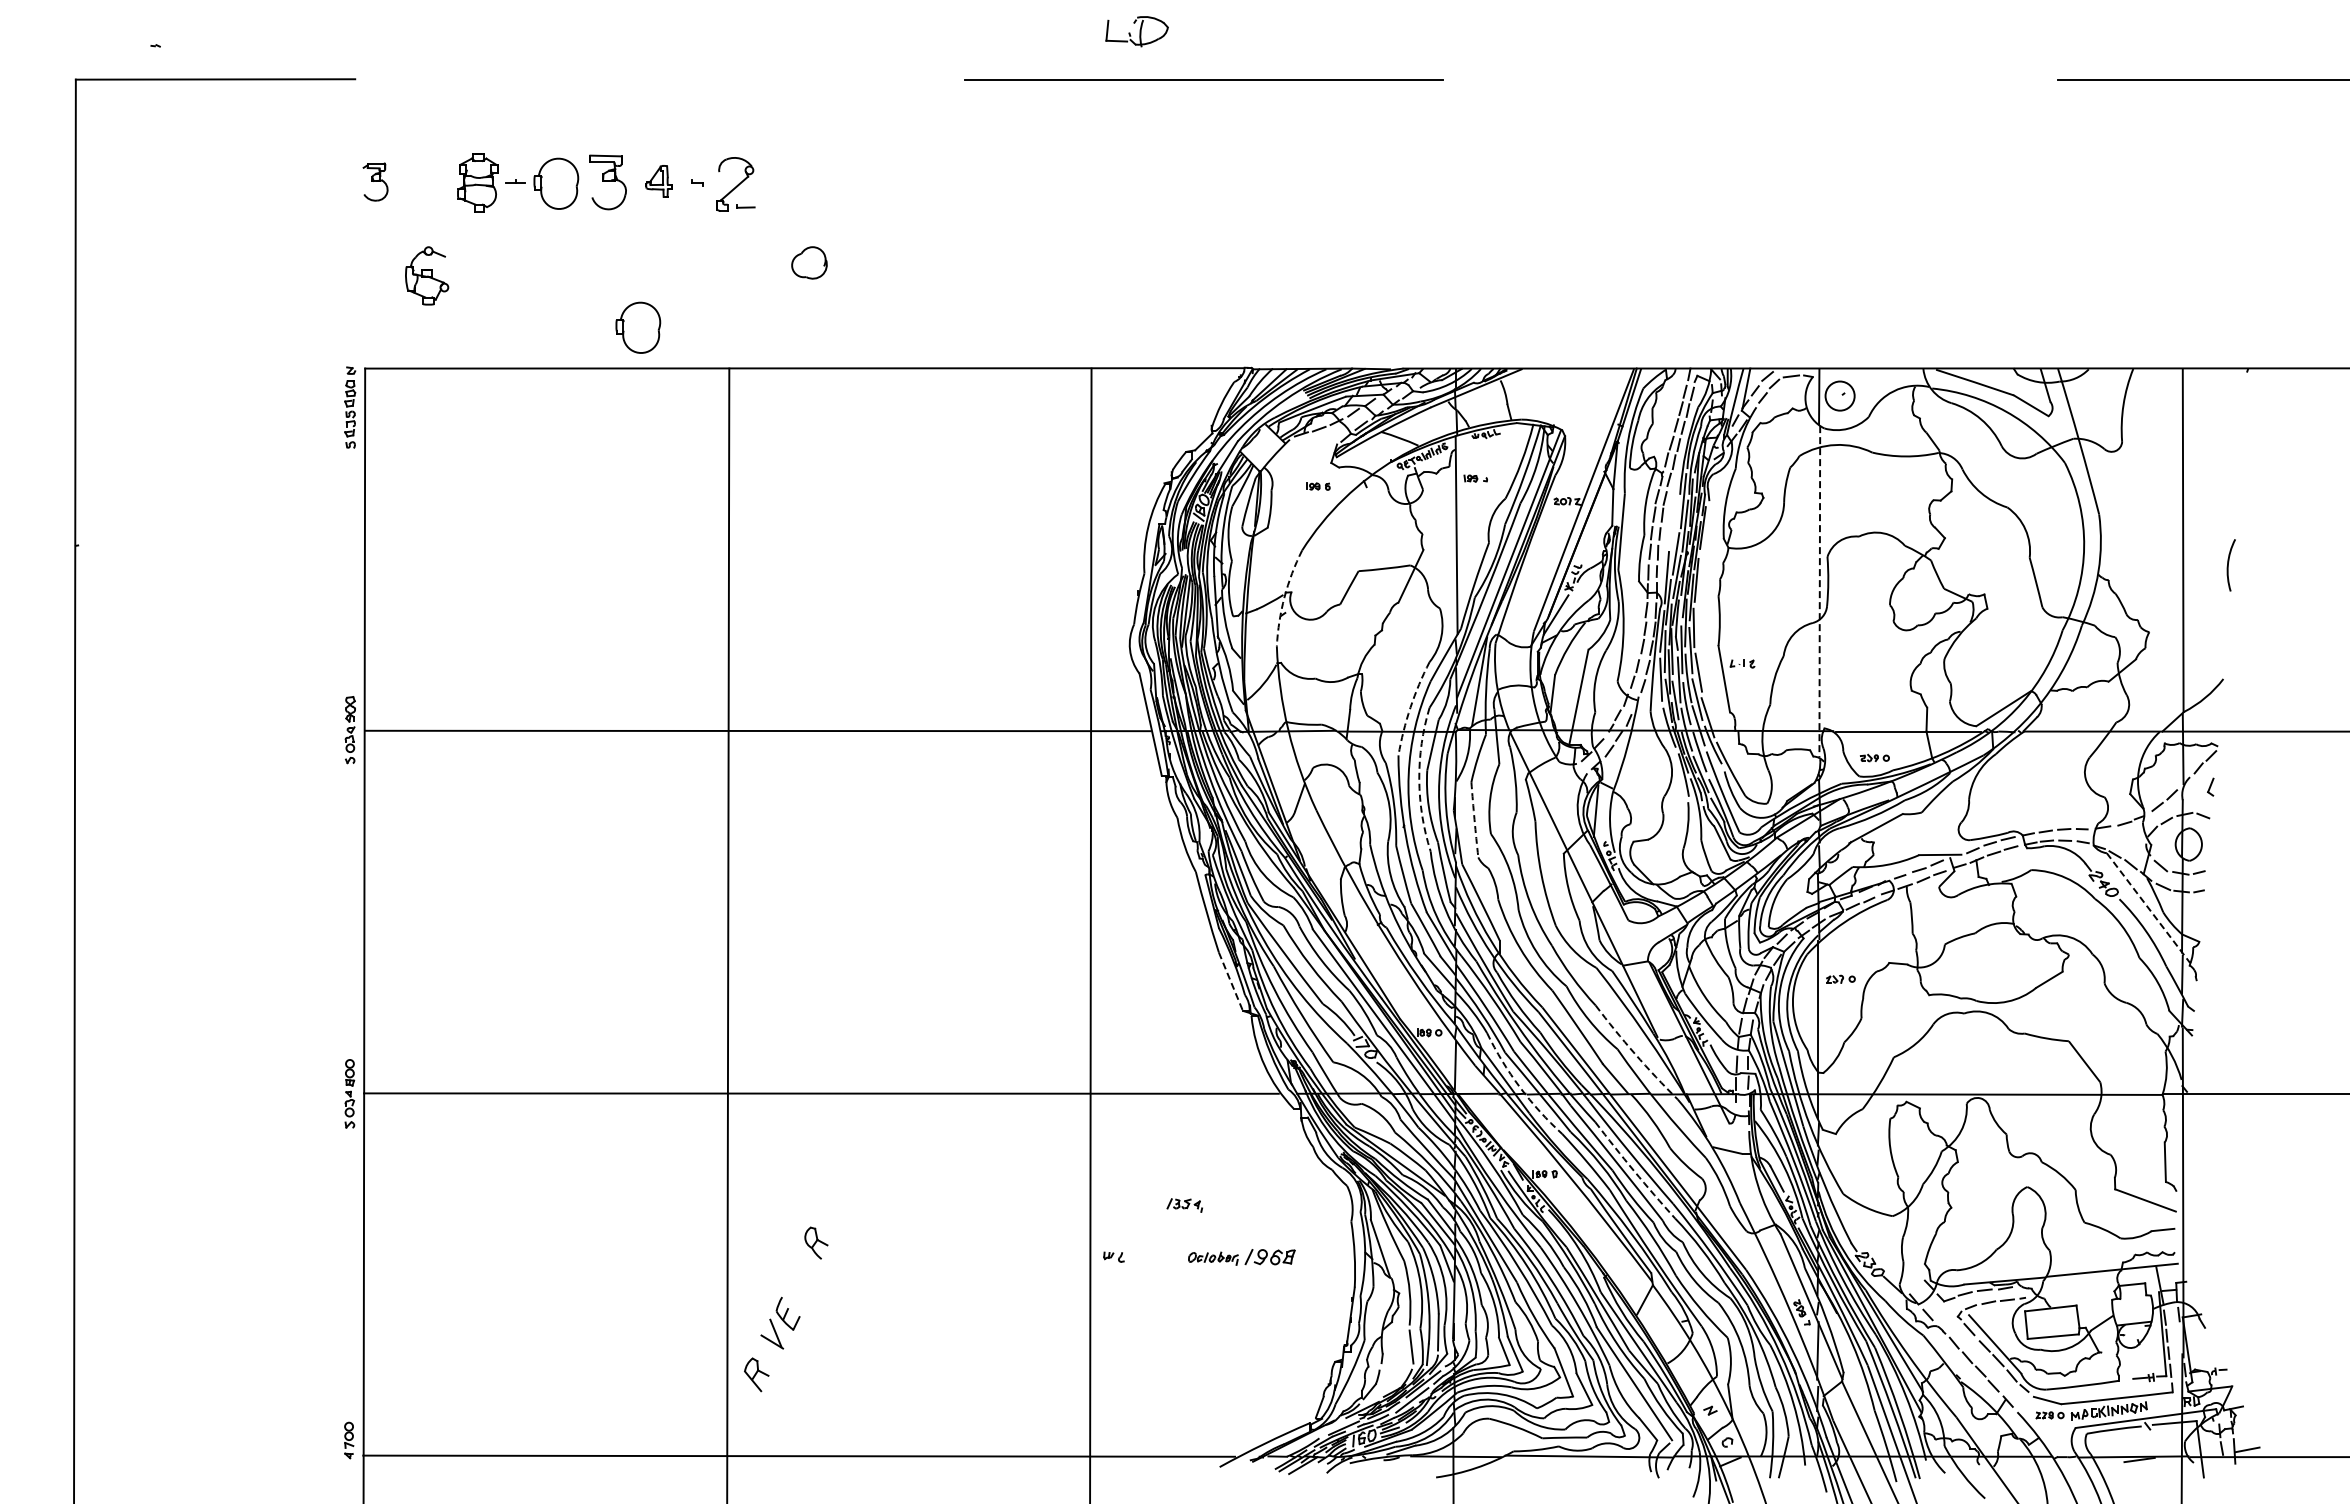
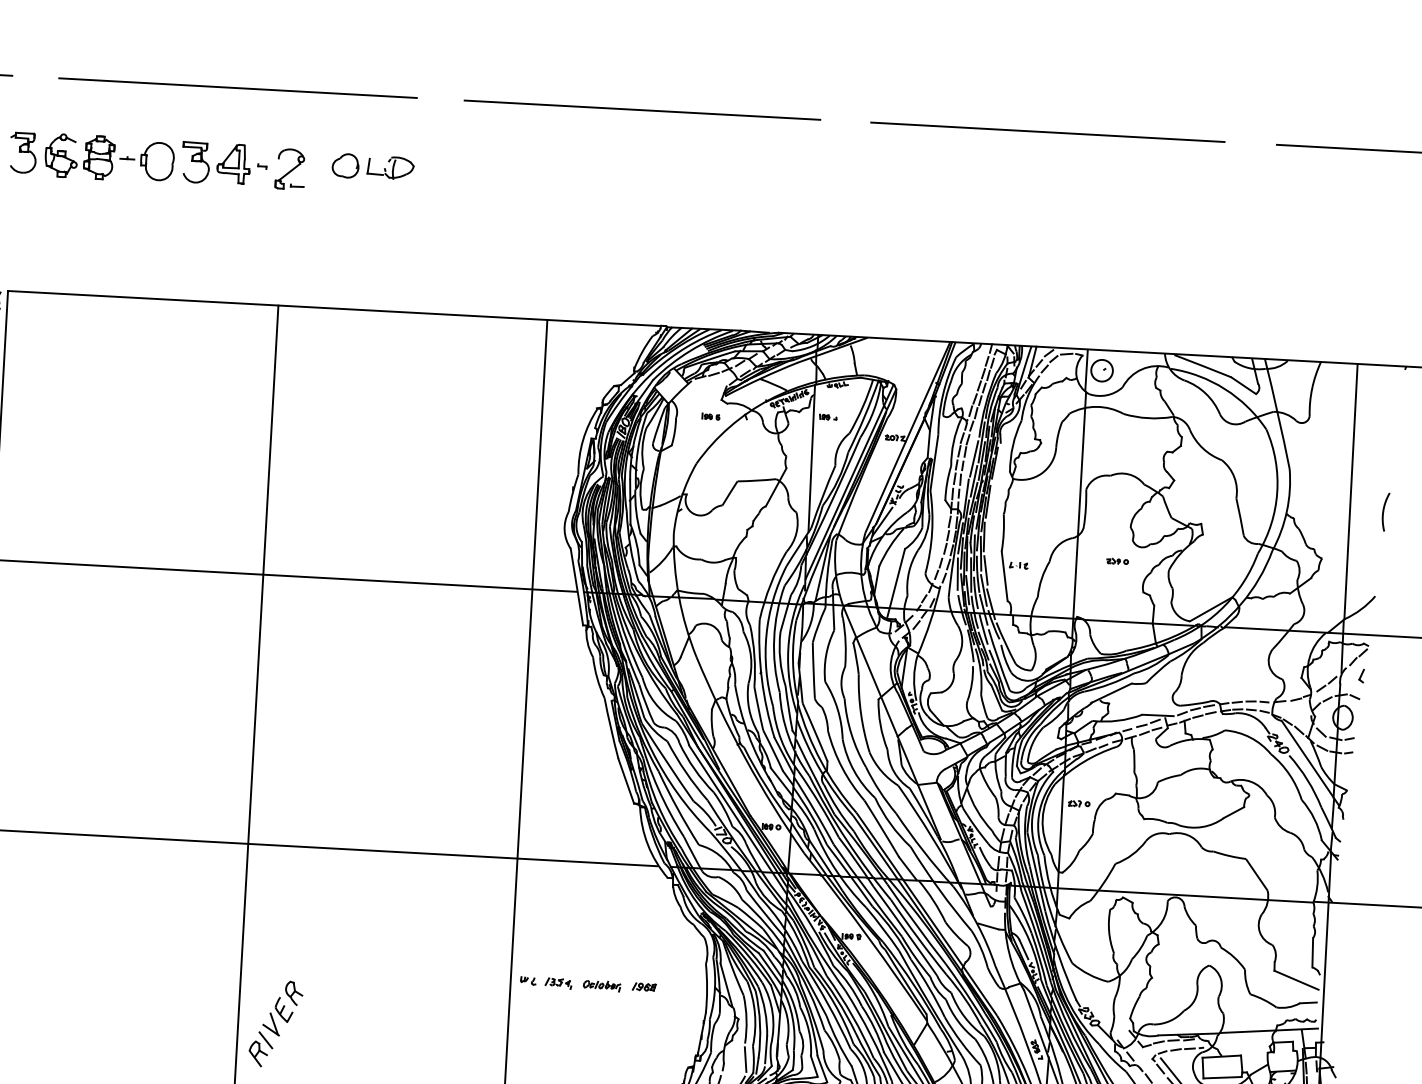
part: (1136, 31) -> (390, 167), moved
line: (658, 79) -> (237, 88), added
line: (1749, 79) -> (1047, 132), added
part: (375, 181) -> (23, 152), size x1.43
part: (658, 181) -> (233, 163), size x1.67
part: (809, 262) -> (345, 165), moved
part: (427, 275) -> (61, 155), moved
part: (638, 327) -> (212, 271), removed
line: (1674, 523) -> (973, 458), added
line: (1819, 591) -> (1078, 515), dashed -> solid
arc: (1284, 597) -> (681, 497), dashed -> solid
arc: (1410, 707) -> (770, 584), dashed -> solid
part: (1874, 757) -> (1117, 561), moved
arc: (1419, 779) -> (774, 638), dashed -> solid
arc: (1474, 819) -> (813, 670), dashed -> solid
line: (2148, 908) -> (1310, 763), dashed -> solid
line: (1231, 981) -> (626, 780), dashed -> solid
arc: (1635, 1054) -> (923, 851), dashed -> solid
arc: (1519, 1087) -> (836, 871), dashed -> solid
arc: (1634, 1171) -> (918, 938), dashed -> solid
part: (1184, 1205) -> (558, 983), moved
part: (816, 1242) -> (294, 993), moved
part: (1270, 1256) -> (644, 986), size x0.62
line: (765, 1355) -> (265, 1039), added

